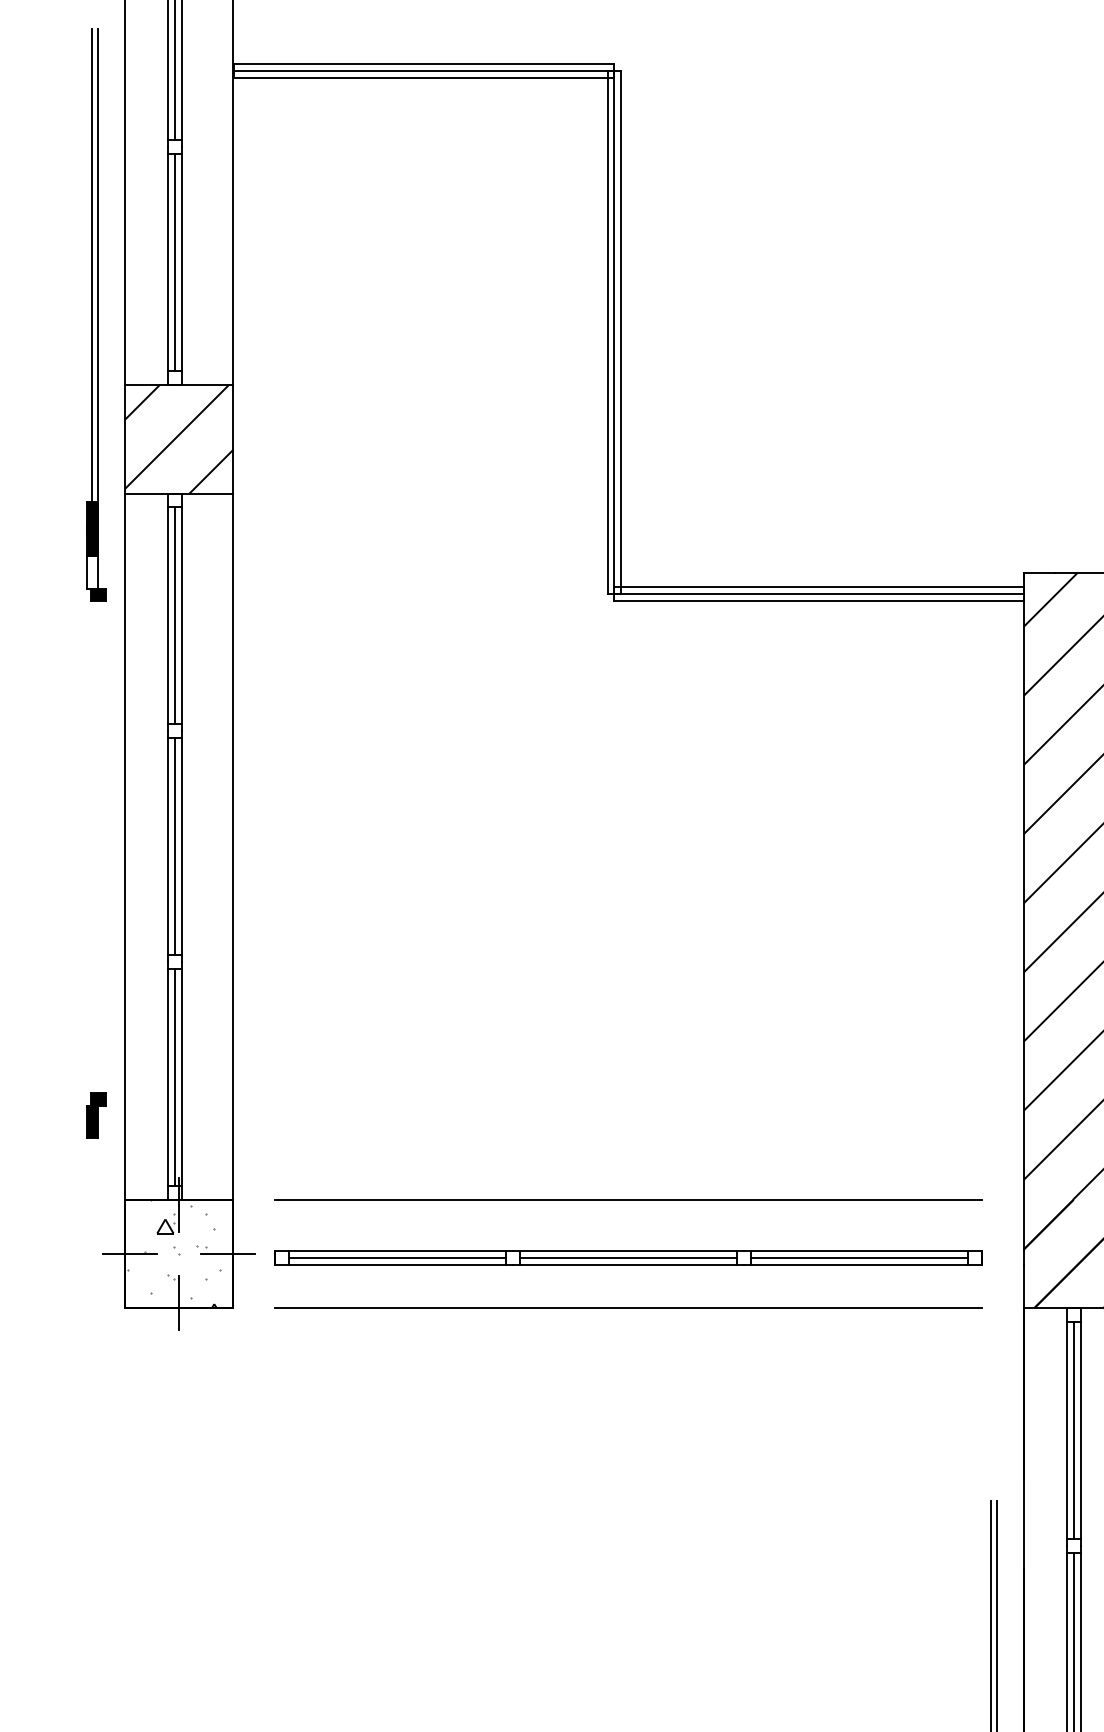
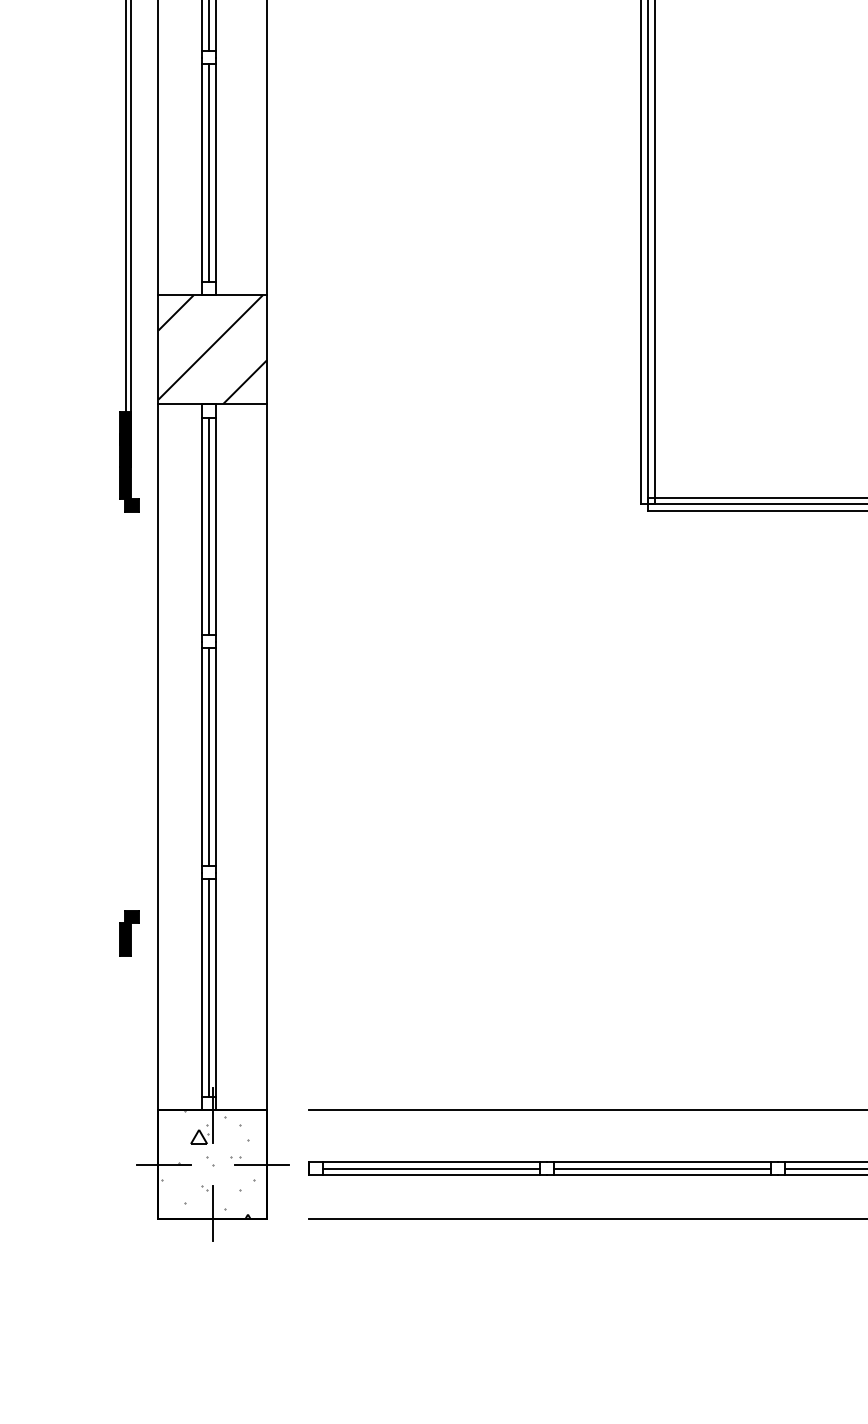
fill: (91, 572) -> (125, 482), added
part: (96, 1115) -> (130, 932), moved

